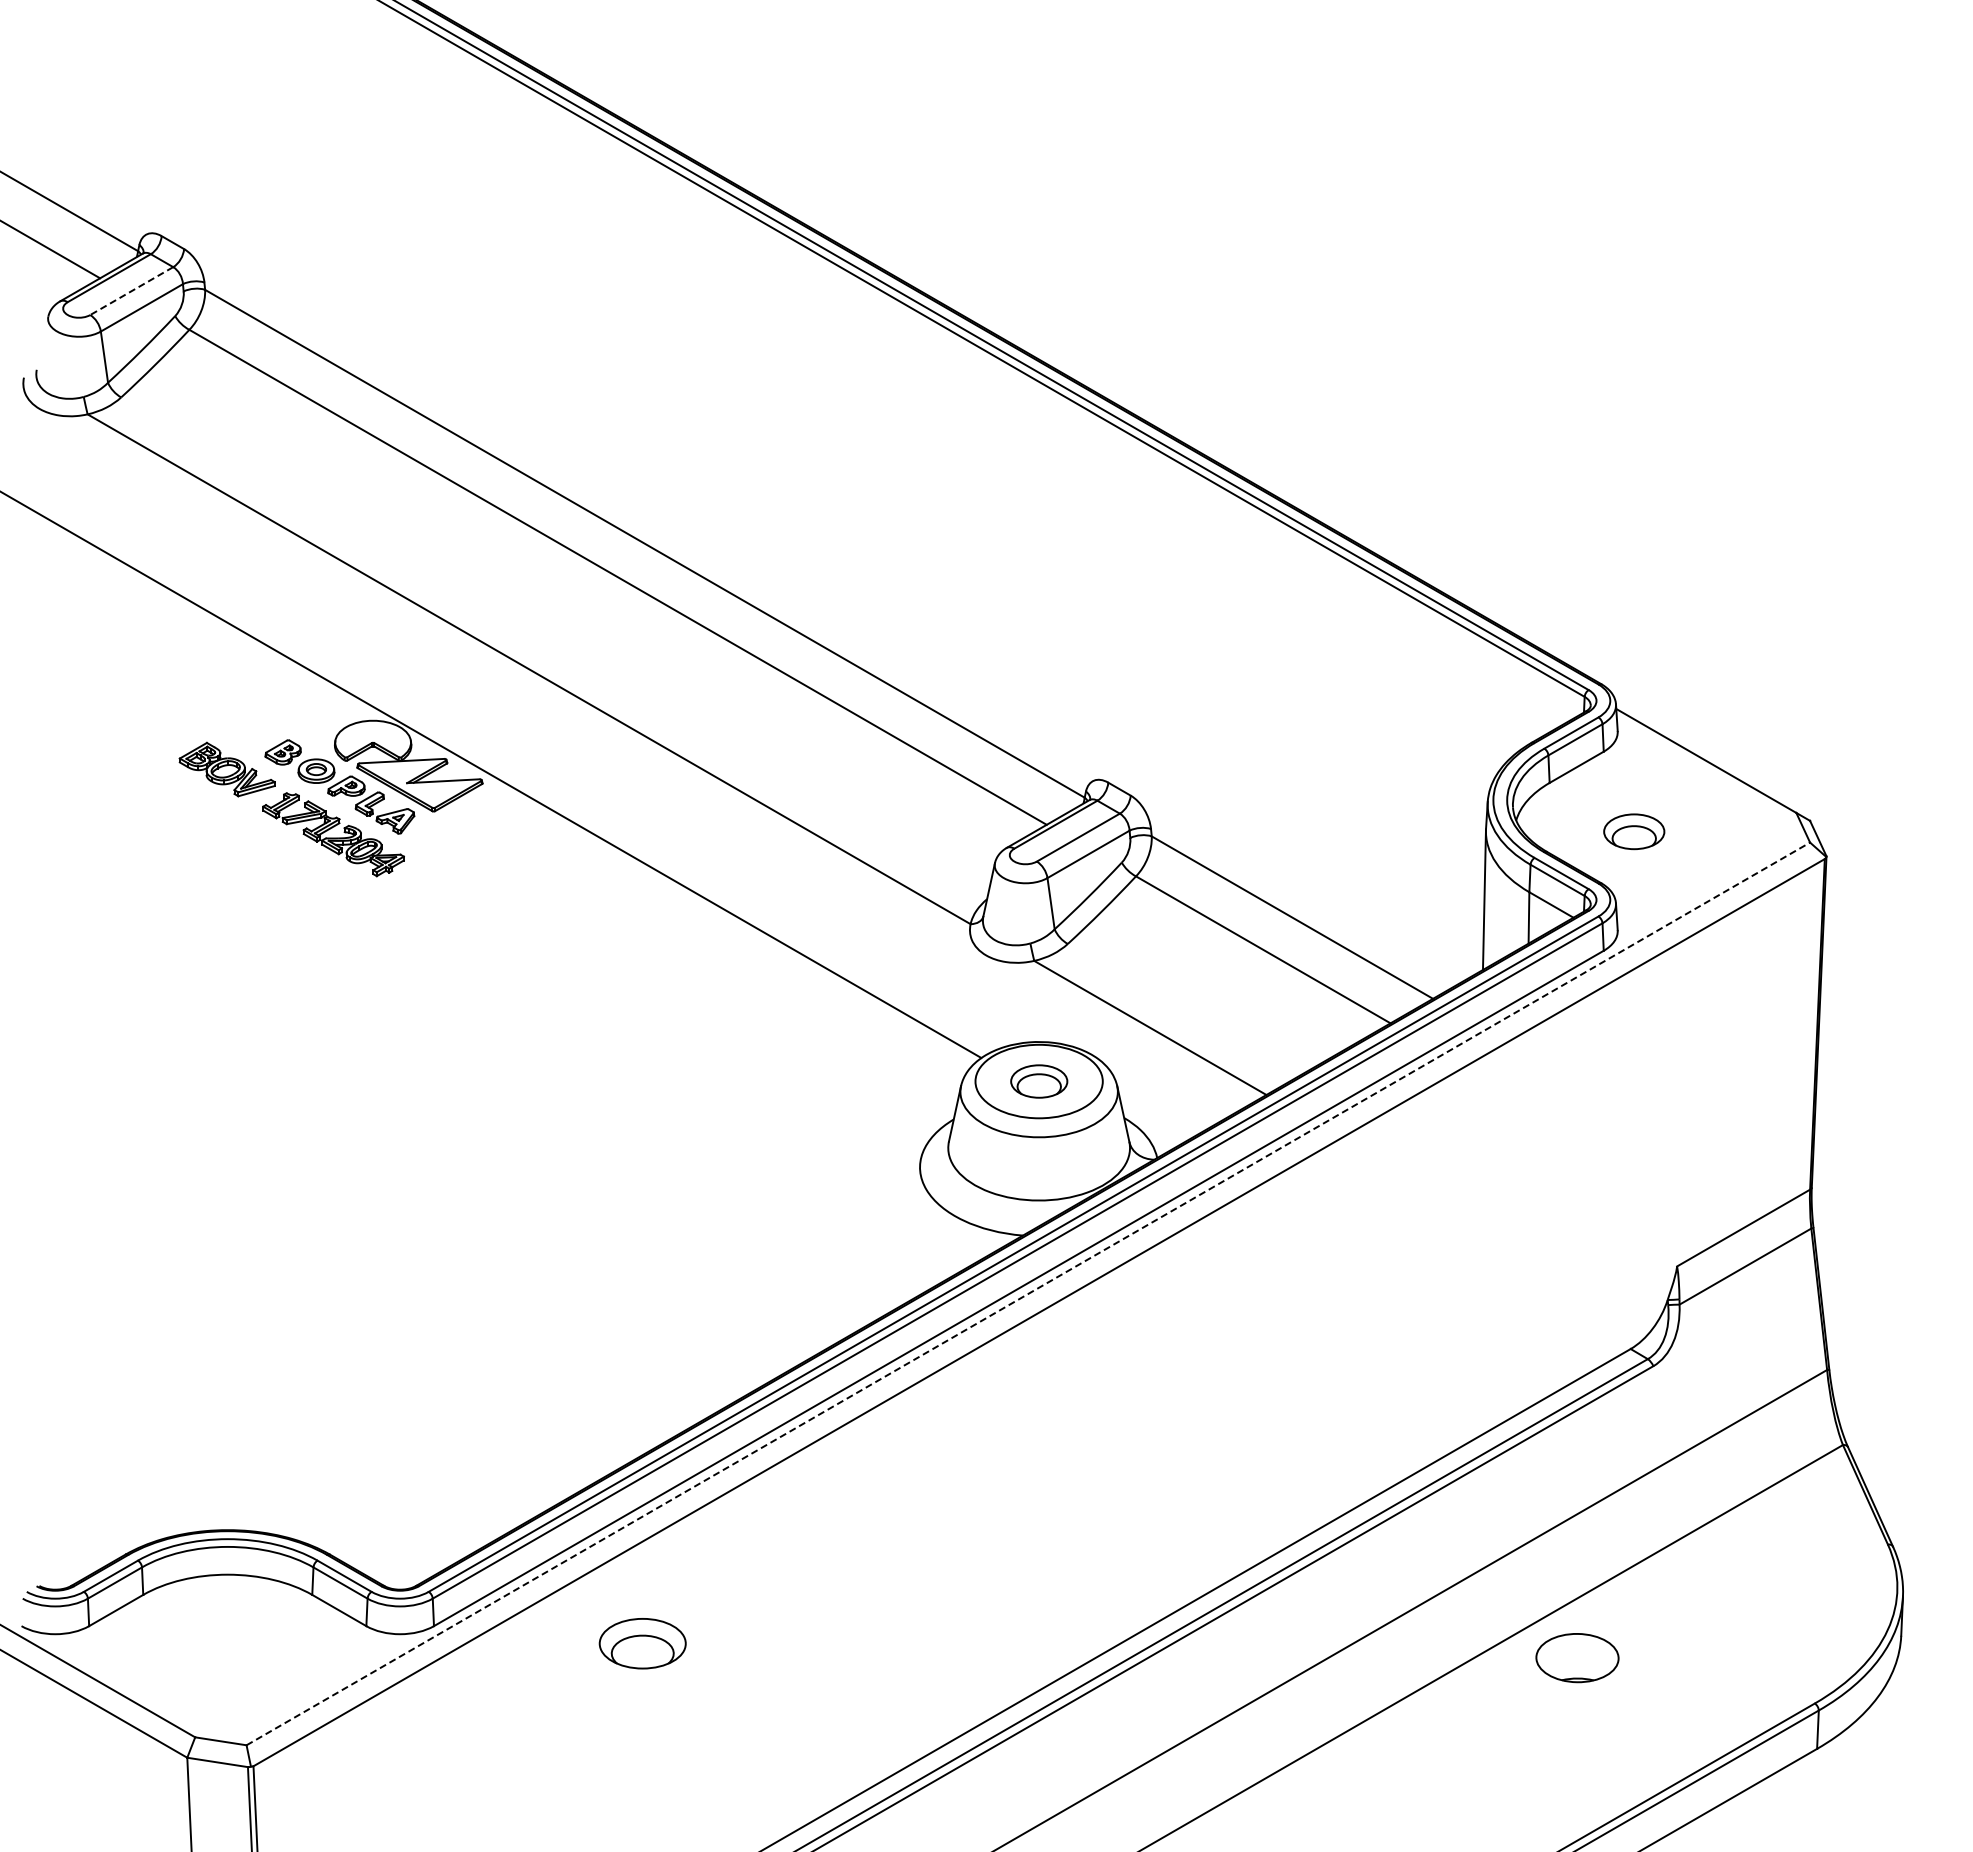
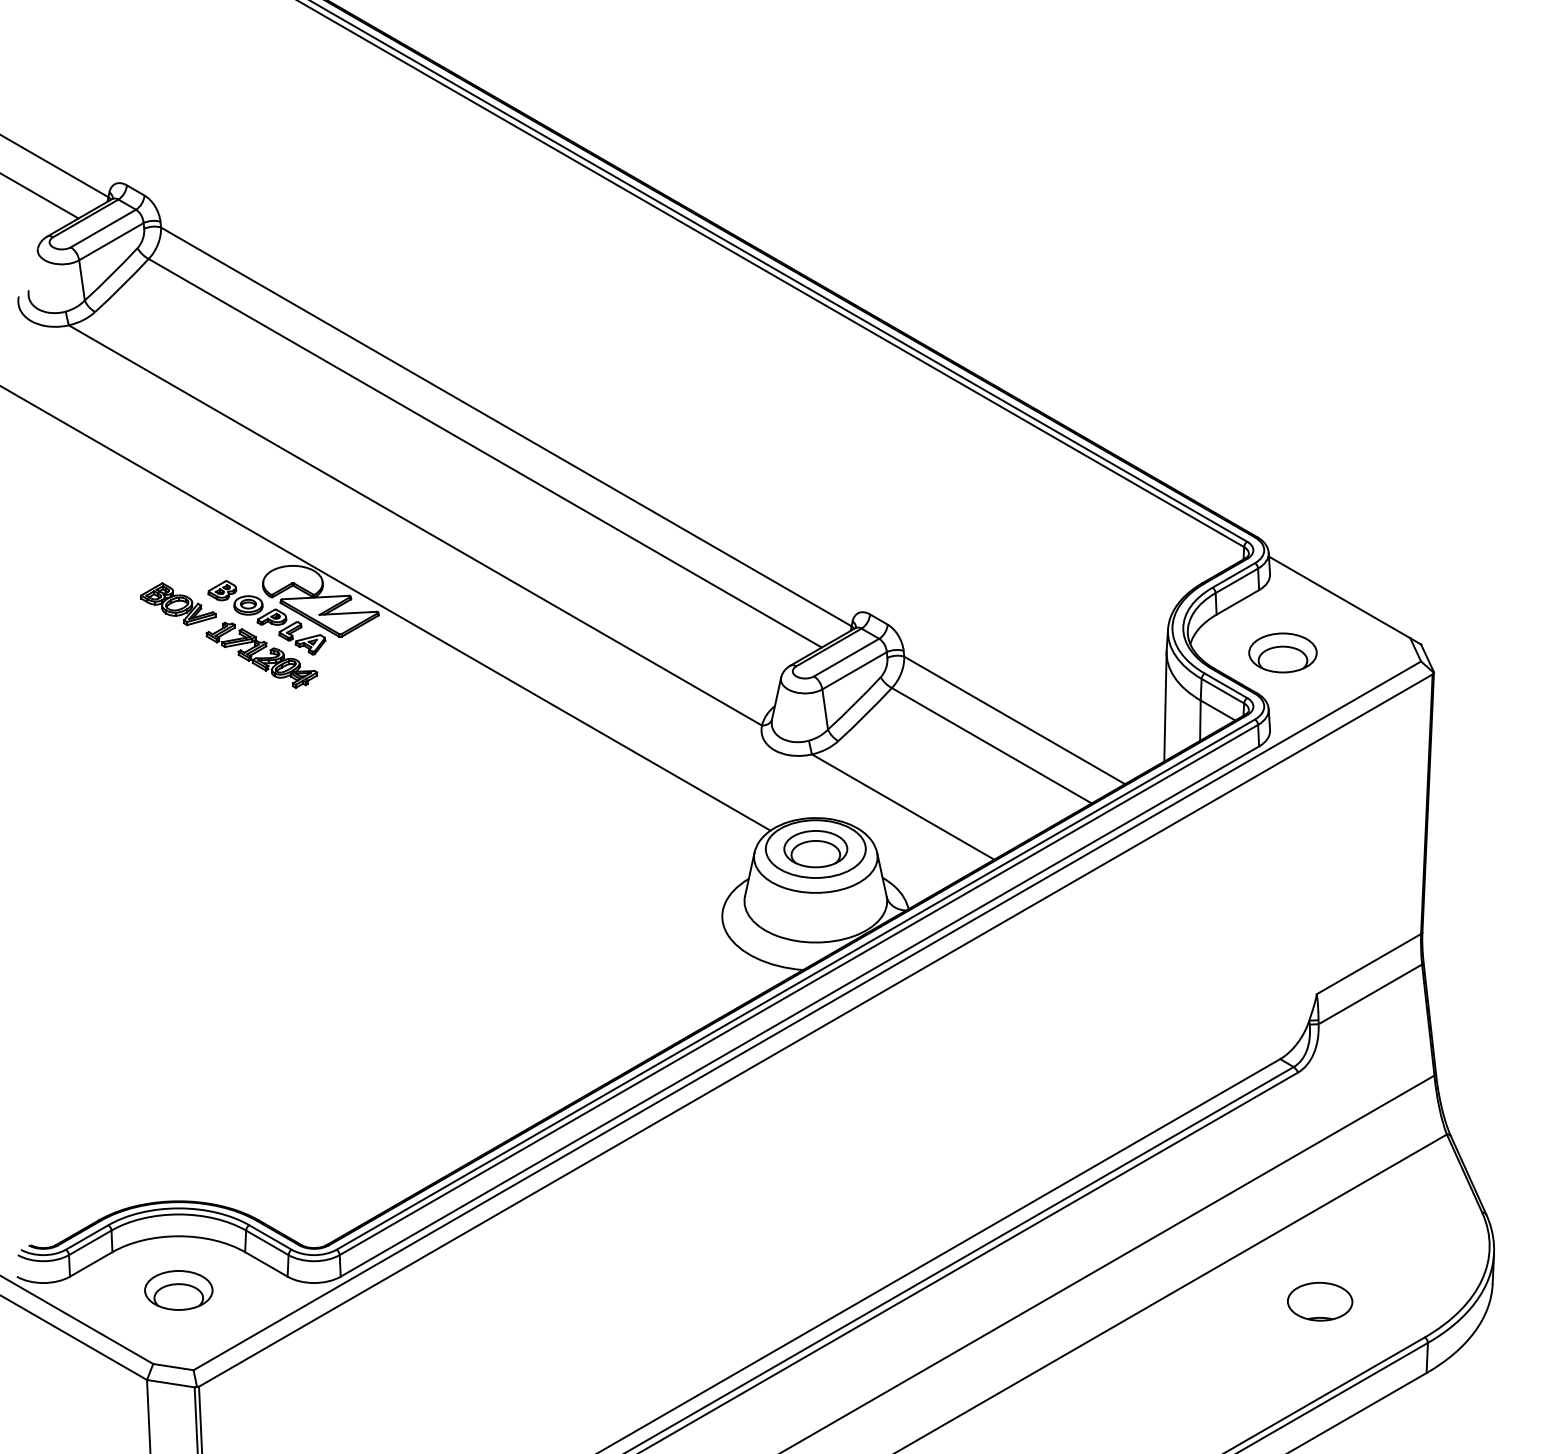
line: (131, 291) -> (103, 228), dashed -> solid
part: (1634, 831) -> (1283, 652), size x1.43
part: (1039, 1081) -> (816, 849), size x1.43
line: (1028, 1293) -> (807, 1015), dashed -> solid
part: (642, 1643) -> (178, 1290), moved
part: (1577, 1658) -> (1320, 1302), moved

